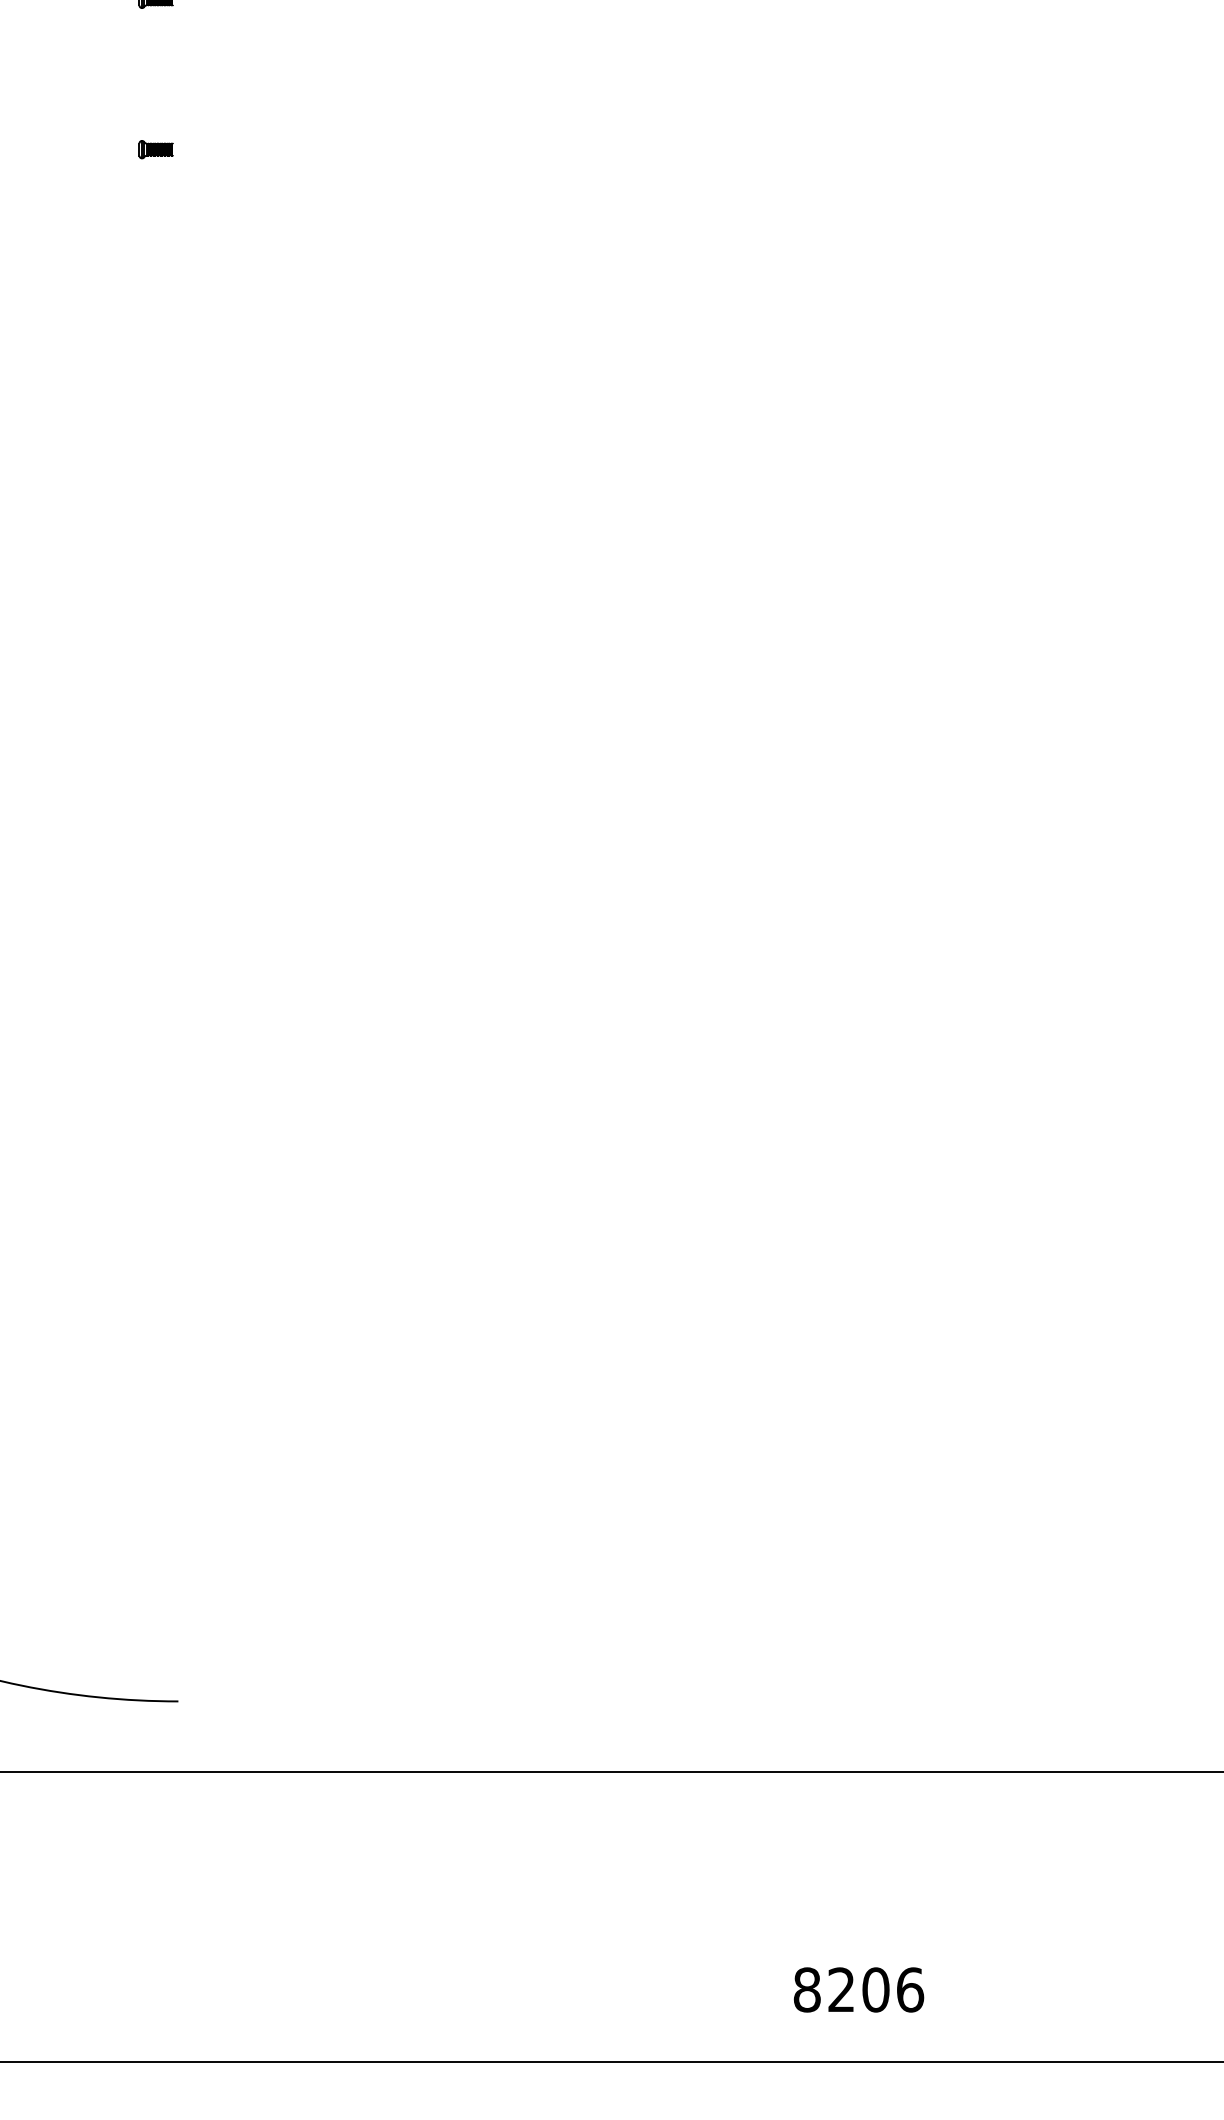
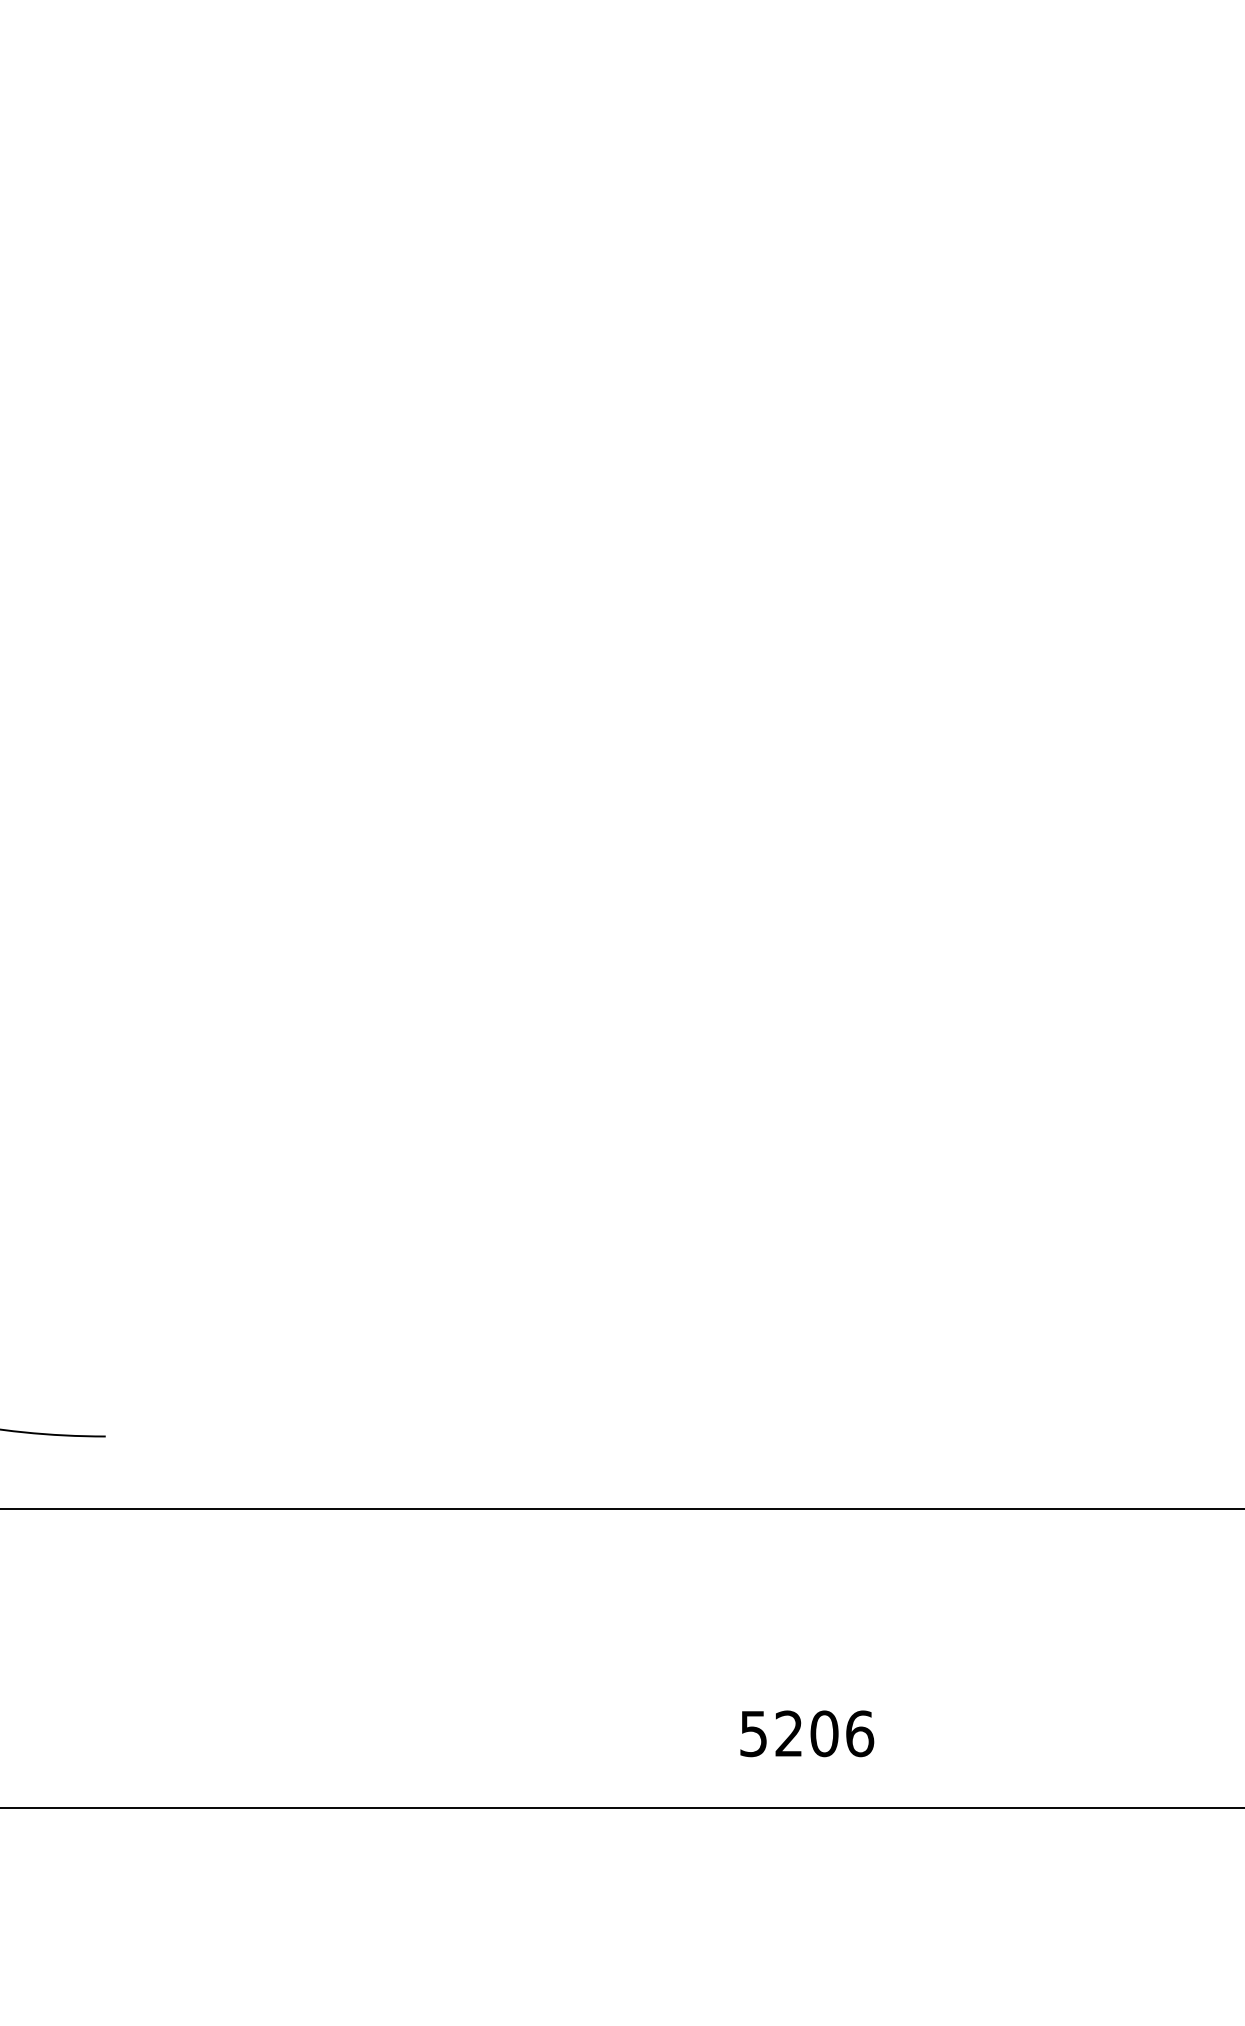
text: (806, 1989) -> (752, 1733), 8206 -> 5206

